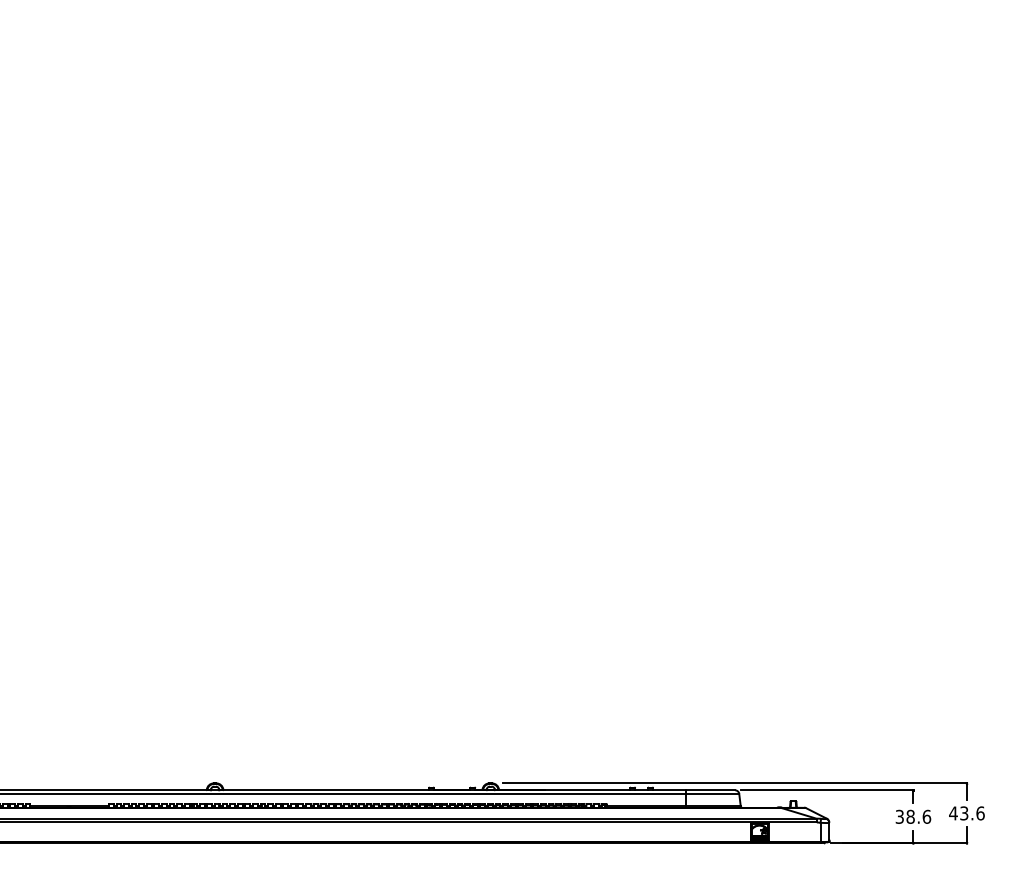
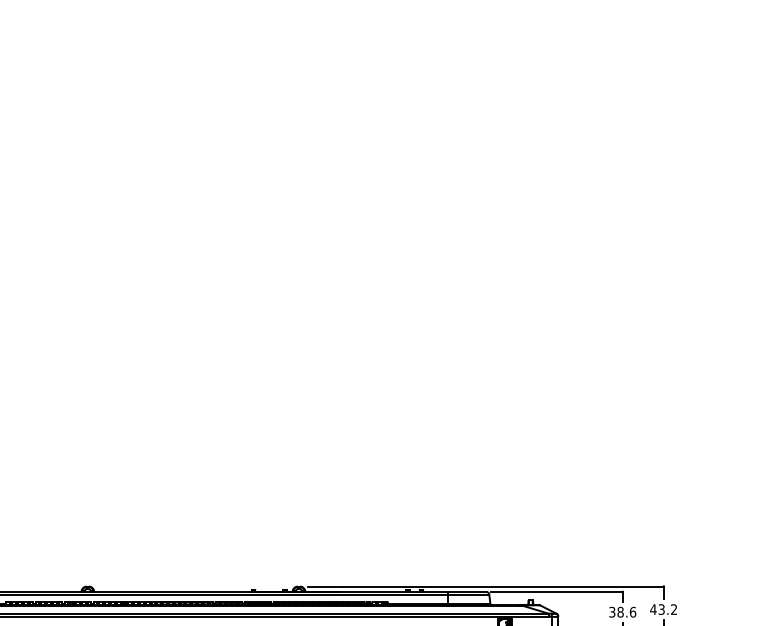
text: (980, 813) -> (674, 609), 43.6 -> 43.2

